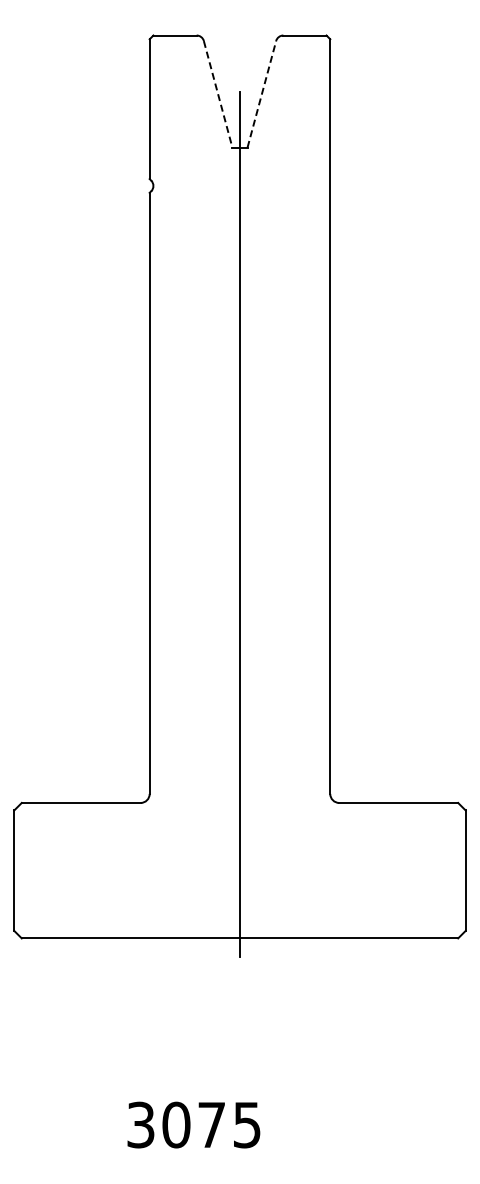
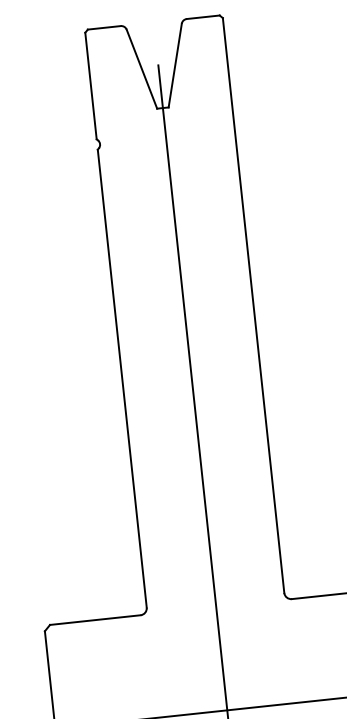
line: (261, 93) -> (174, 64), dashed -> solid
line: (218, 94) -> (142, 69), dashed -> solid

